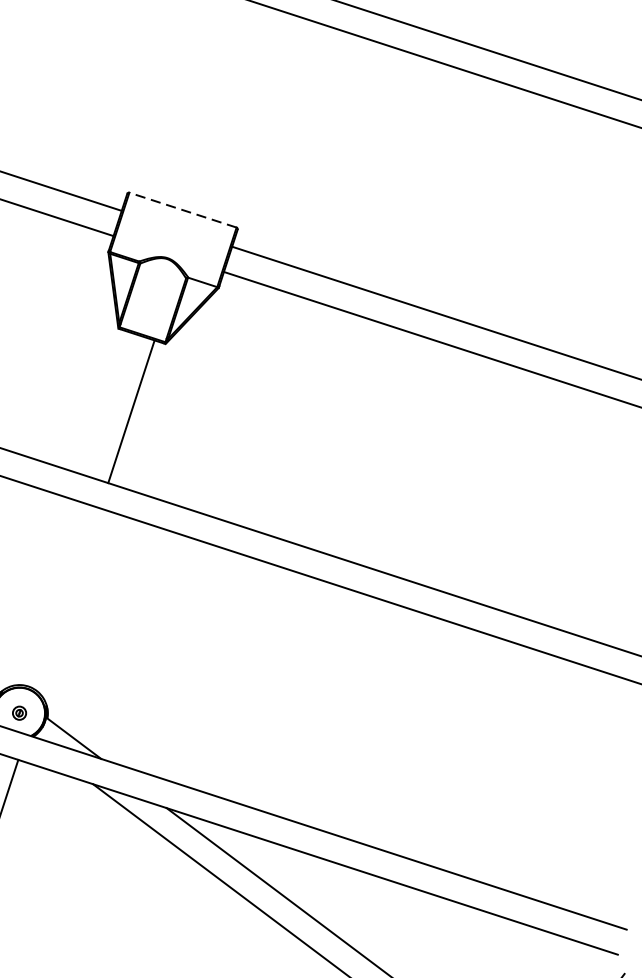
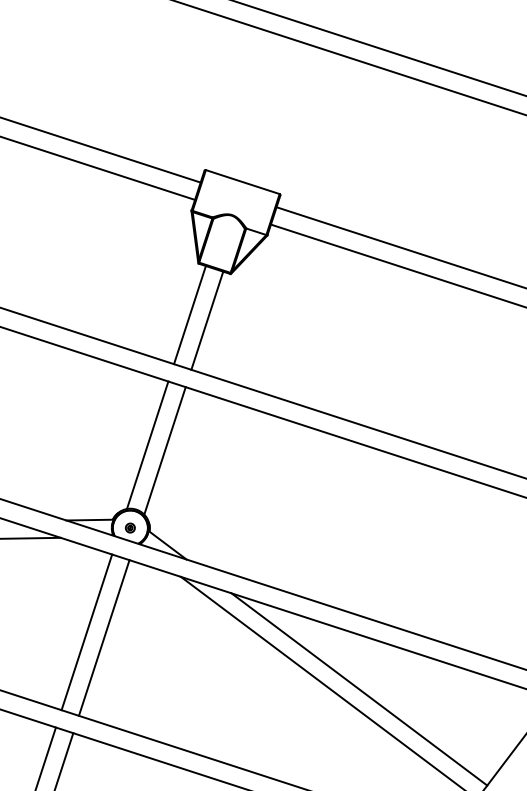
line: (182, 210) -> (242, 182), dashed -> solid
line: (105, 404) -> (189, 315), added
line: (44, 591) -> (147, 444), added
line: (69, 600) -> (164, 450), added

